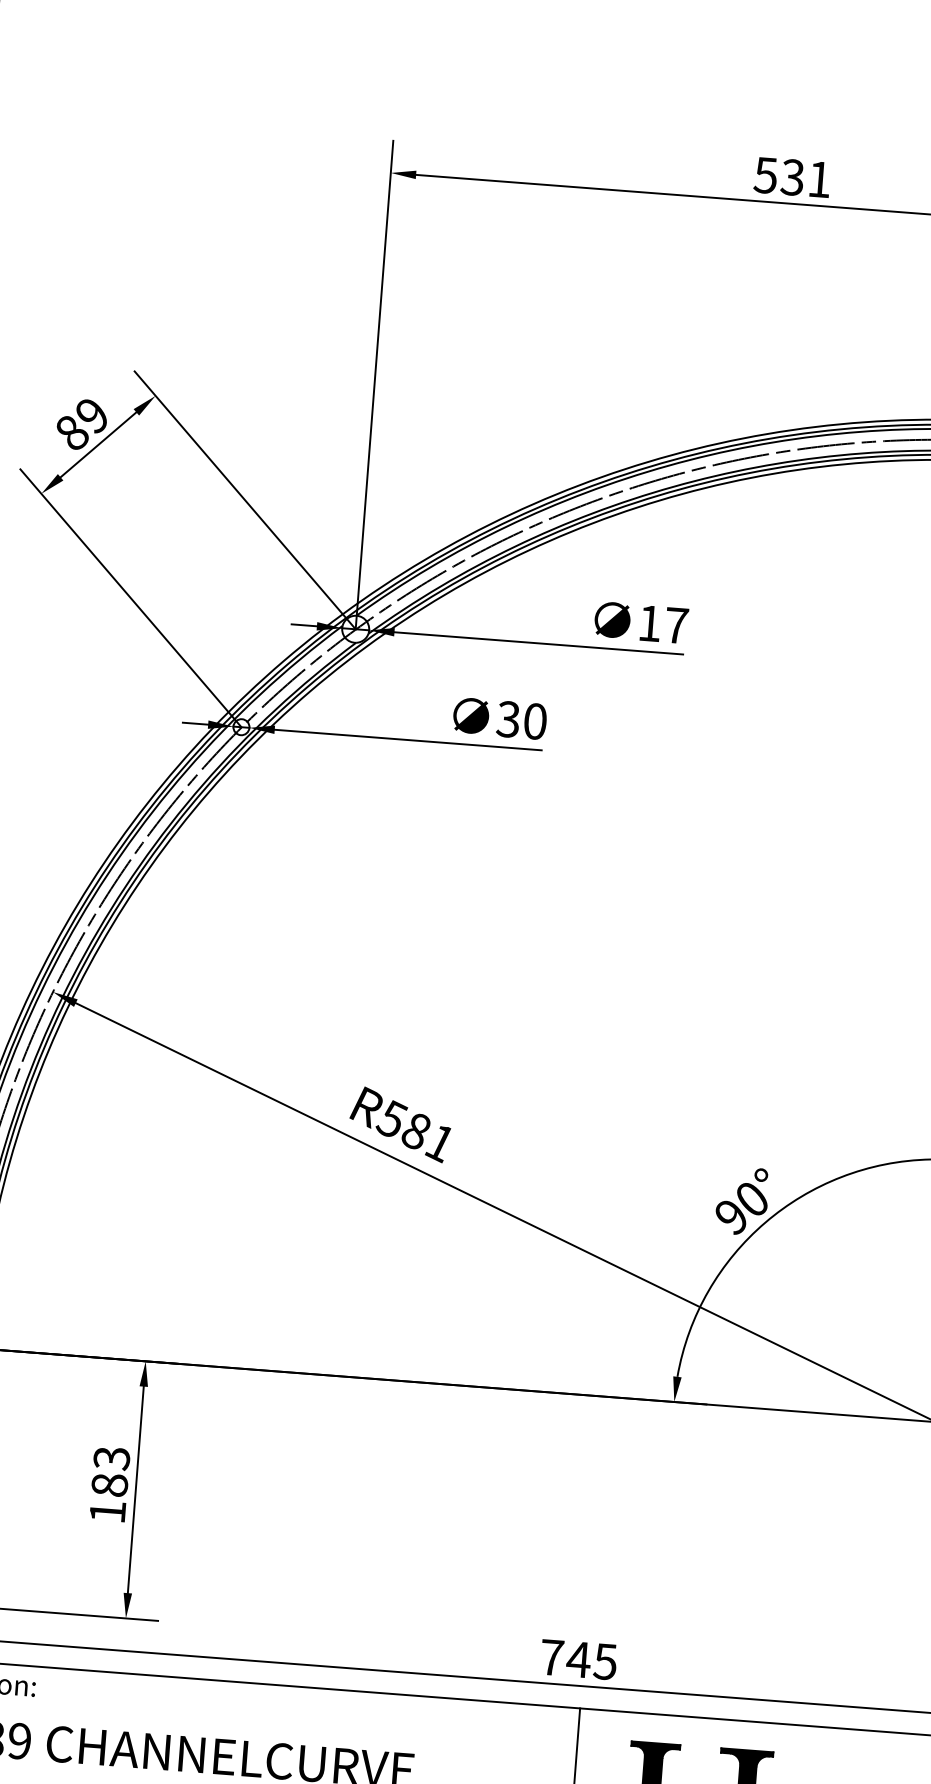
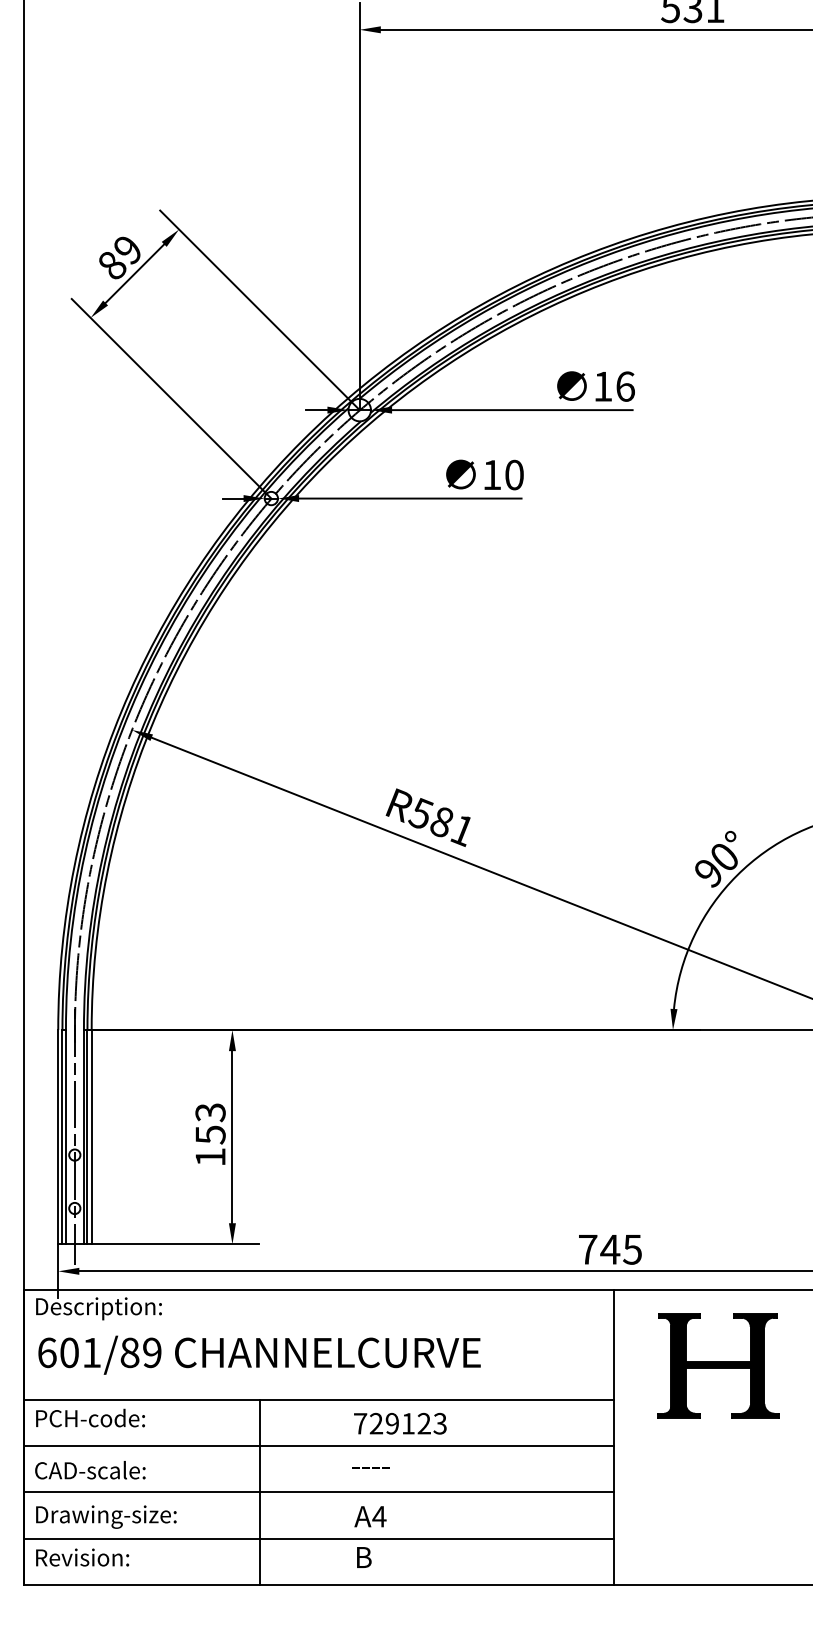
text: (676, 625) -> (625, 386), 17 -> 16
text: (507, 718) -> (491, 474), 30 -> 10
text: (109, 1484) -> (210, 1134), 183 -> 153

